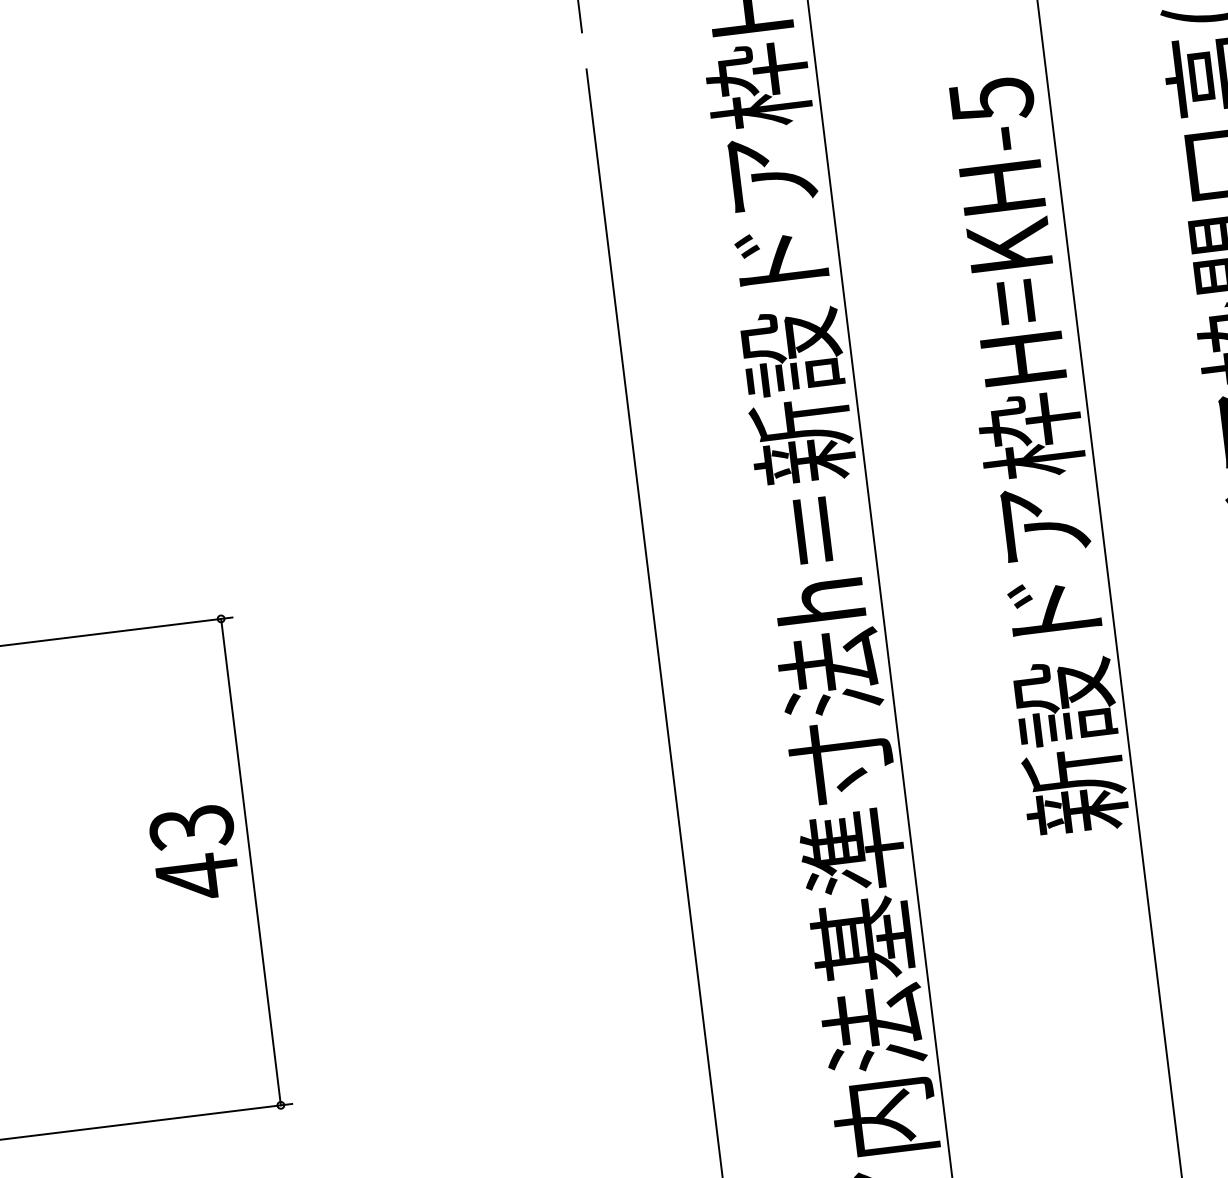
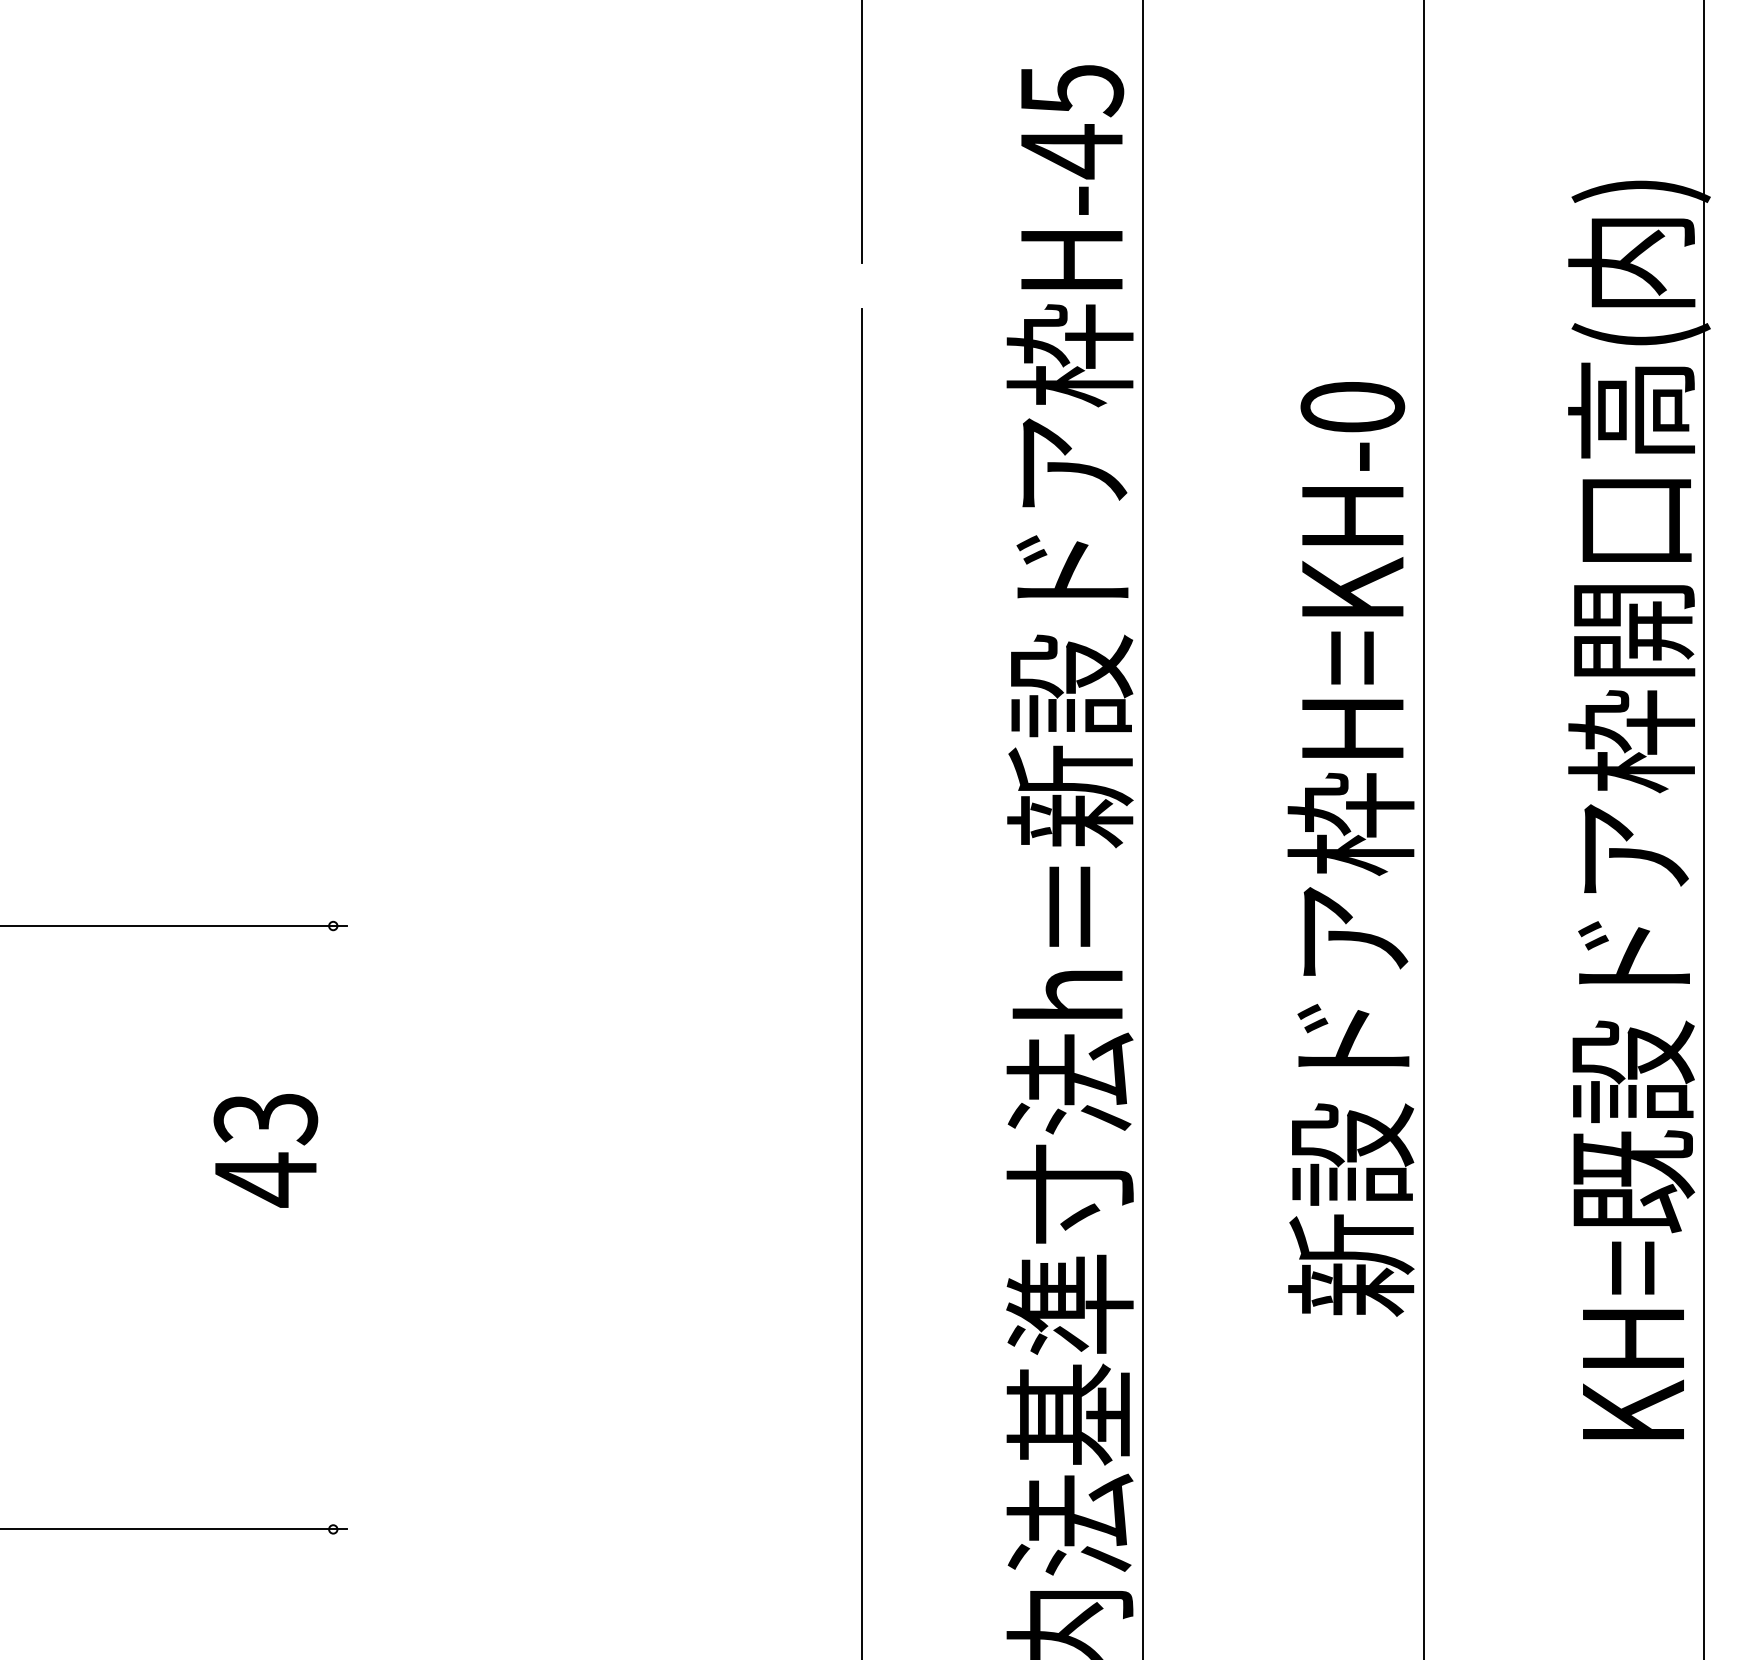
text: (991, 100) -> (1352, 408), H=KH-5 -> H=KH-0
text: (194, 853) -> (265, 1150), moved
line: (251, 861) -> (333, 1227), removed

